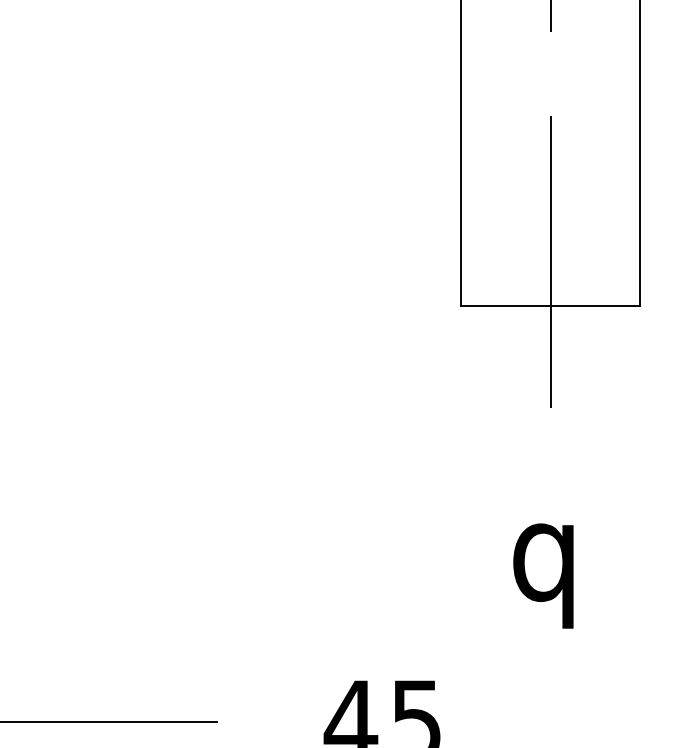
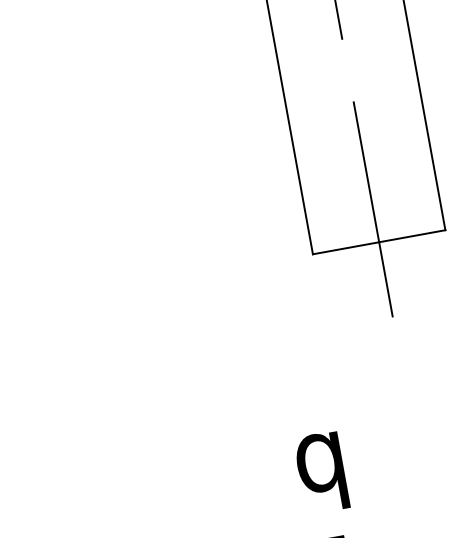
text: (543, 575) -> (321, 472), moved

